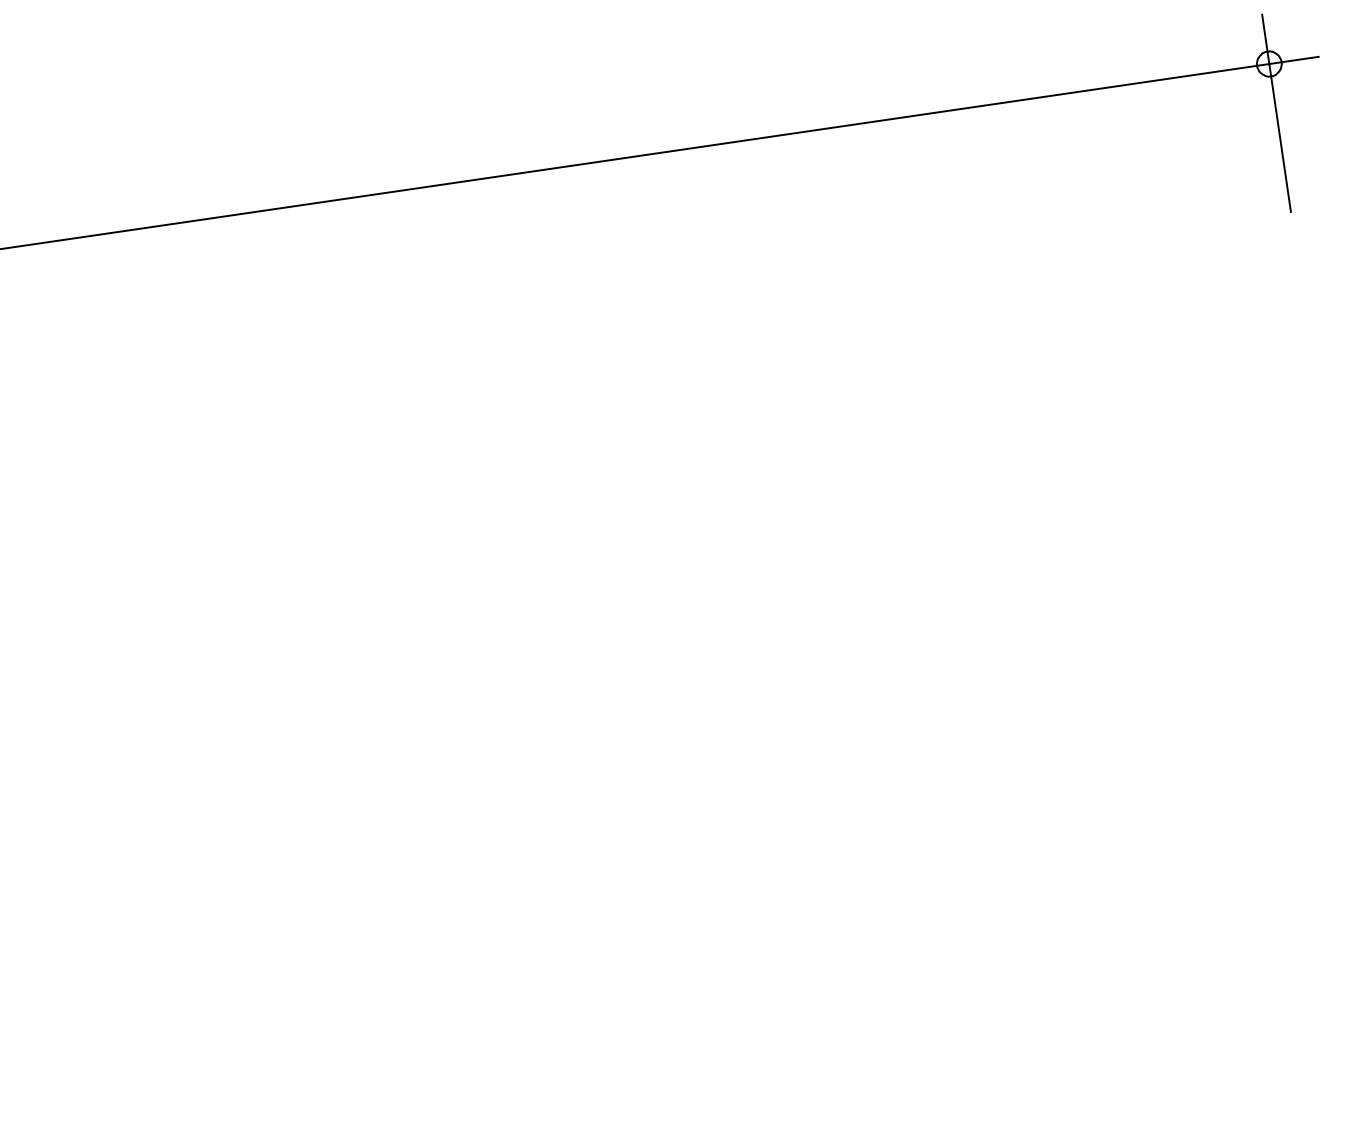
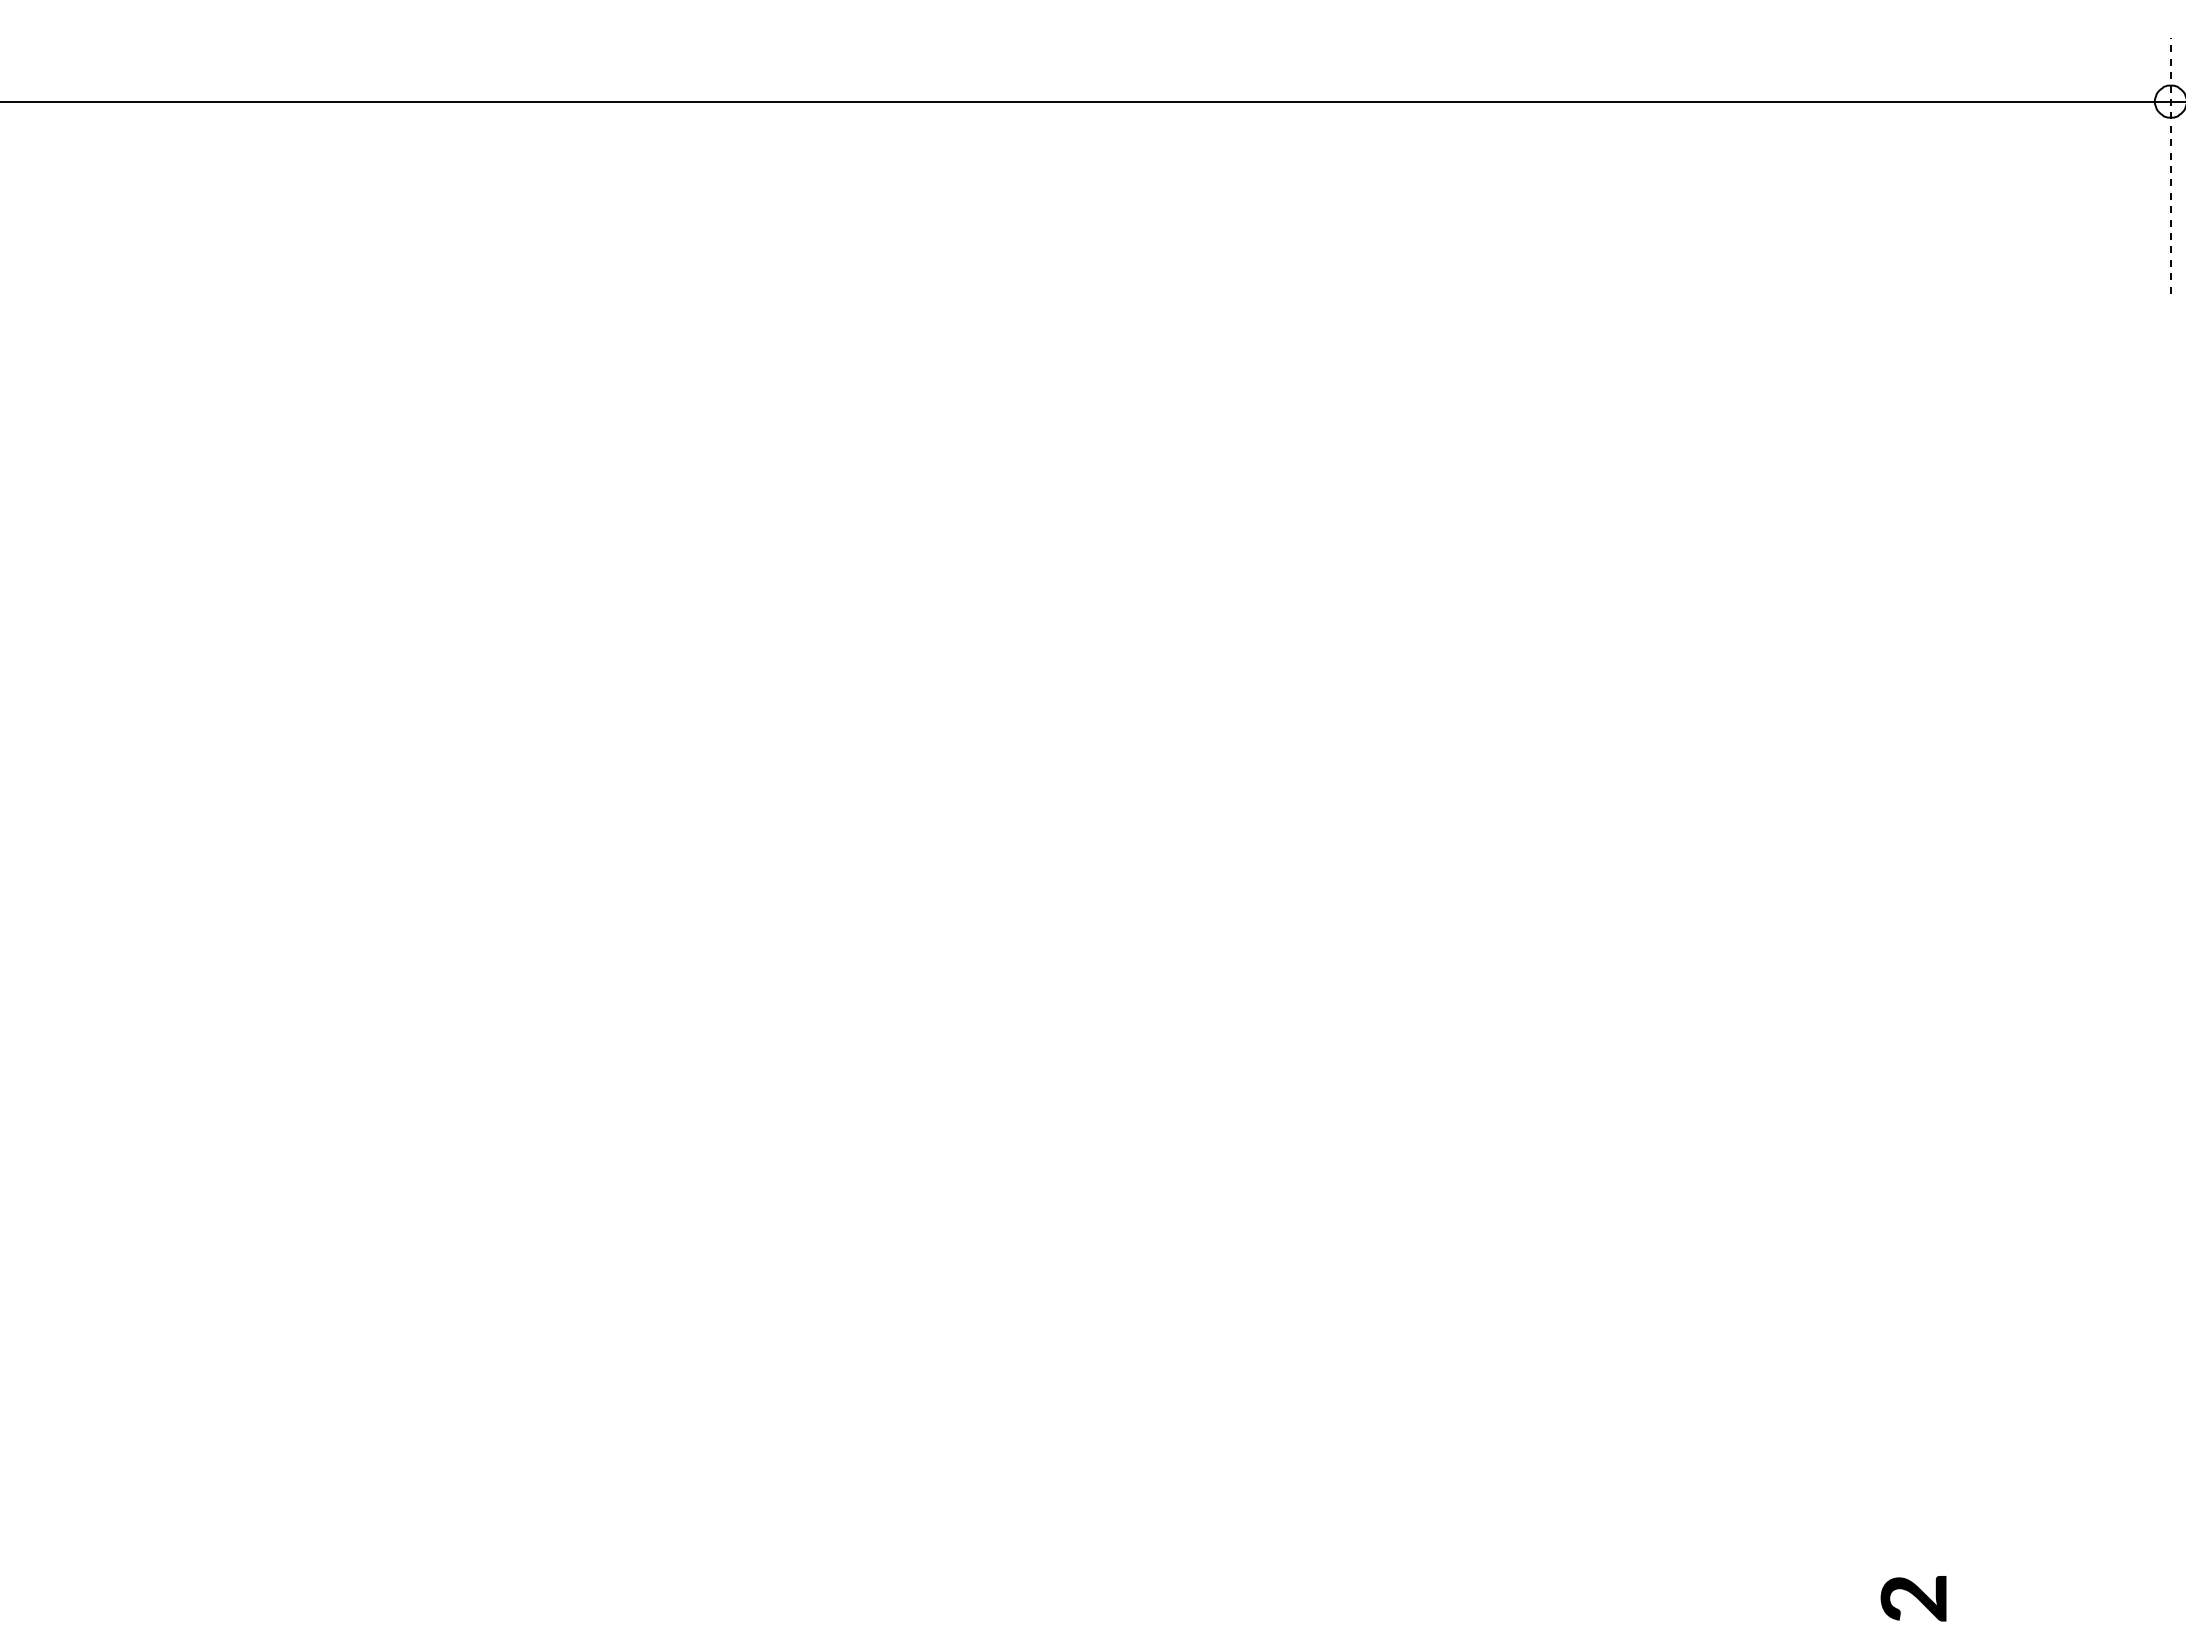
line: (1276, 113) -> (2170, 165), solid -> dashed

